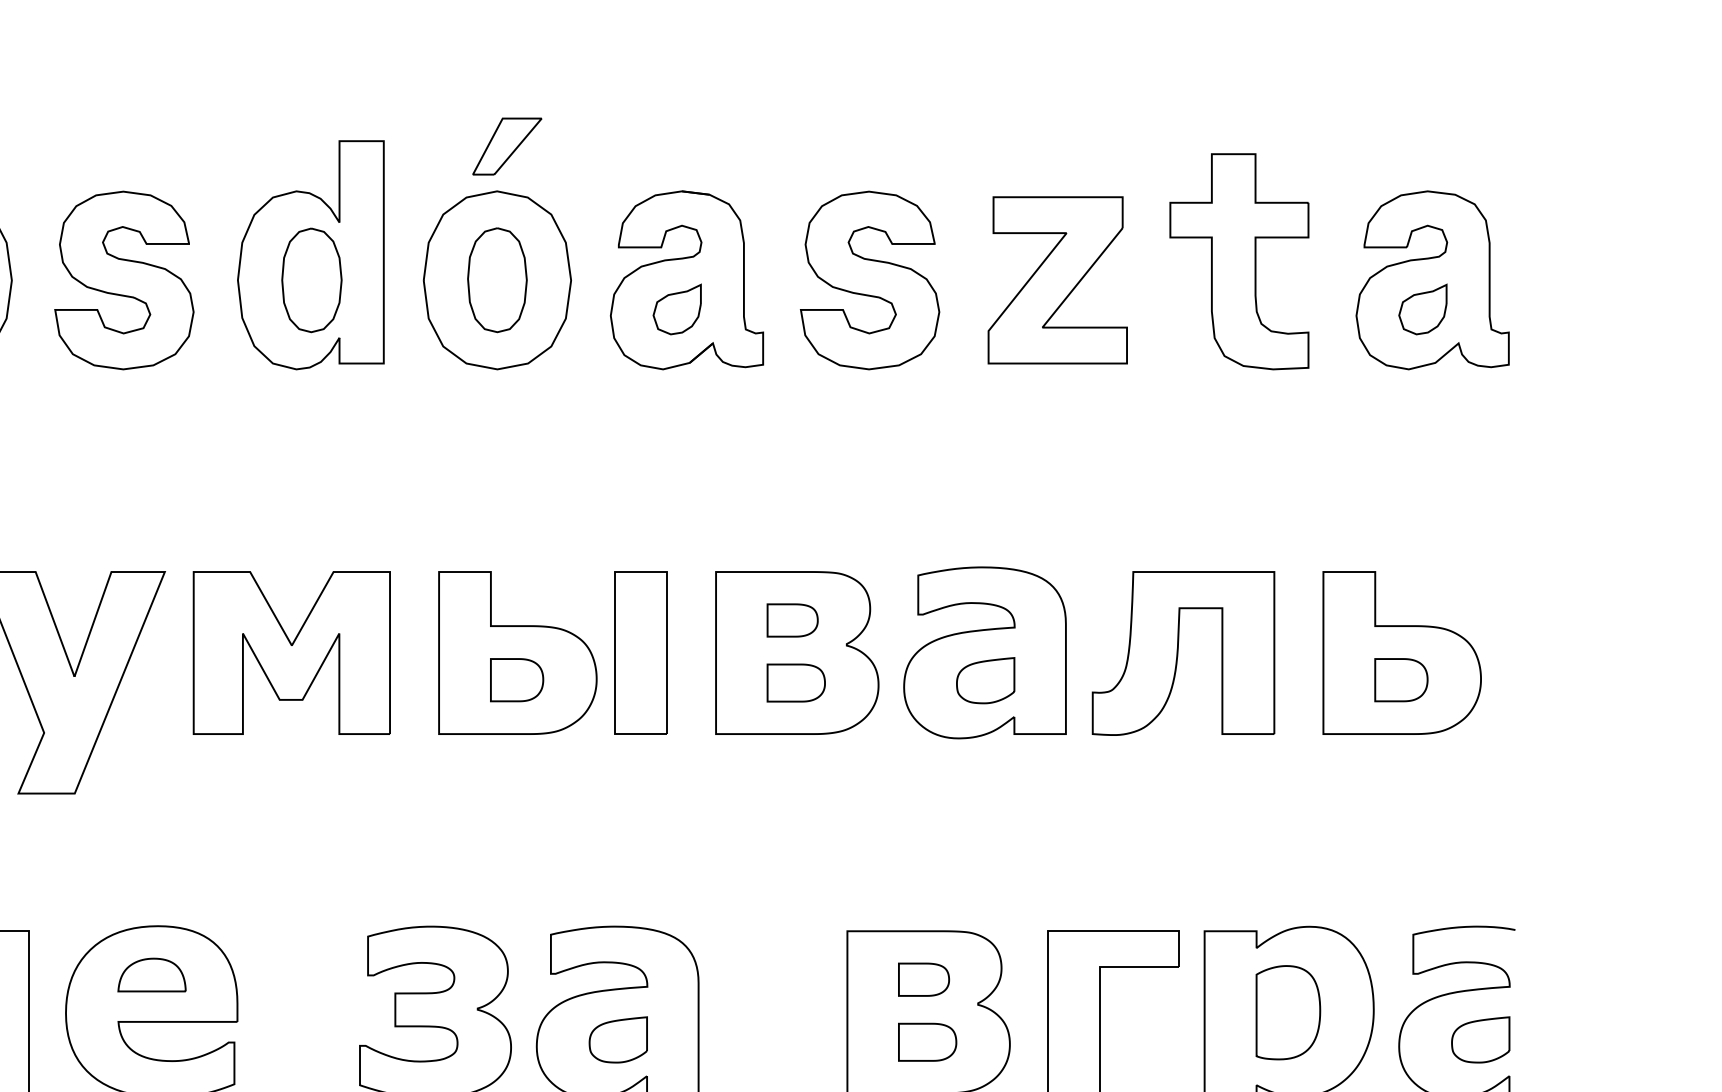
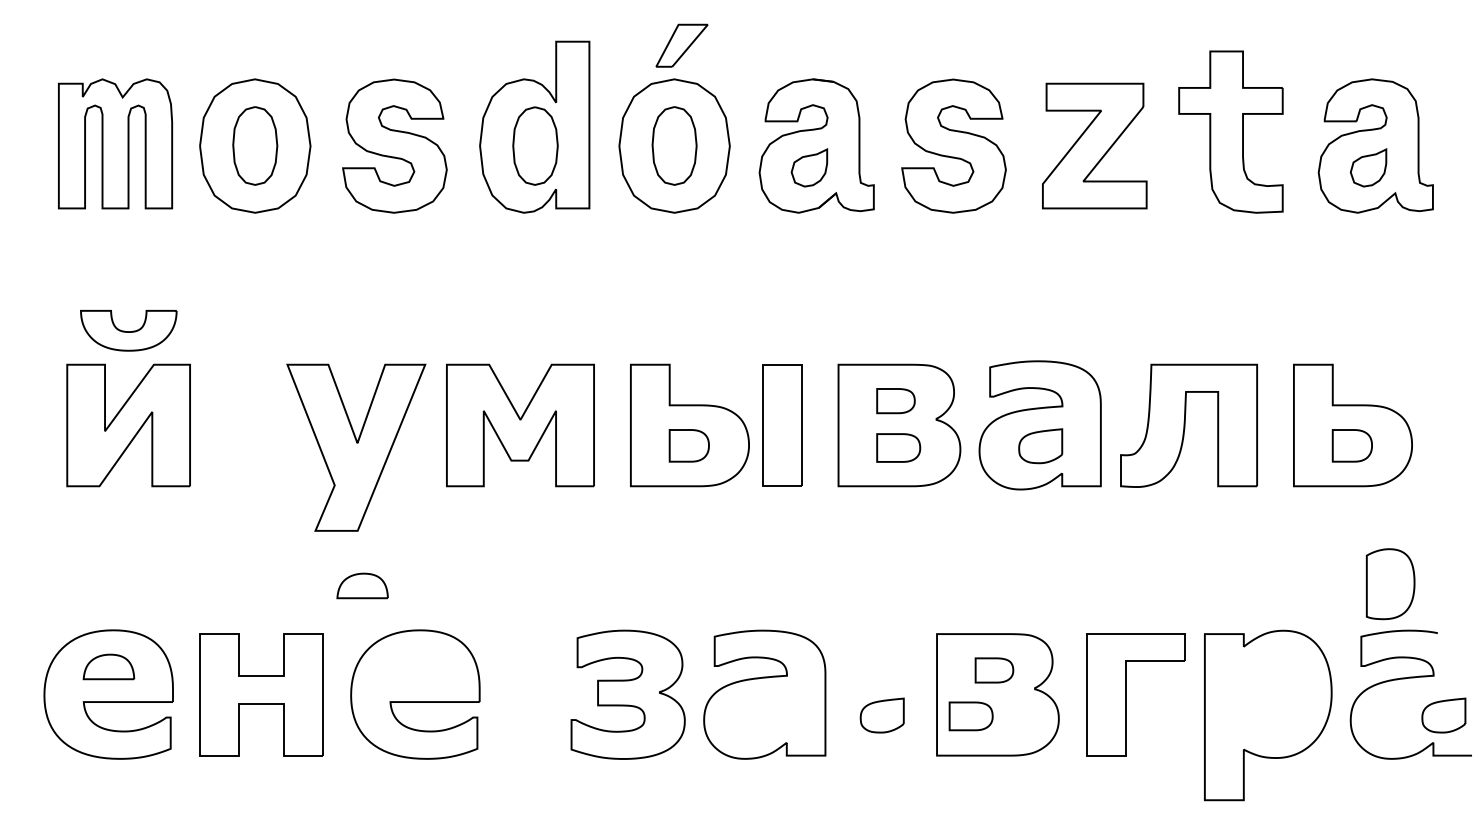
part: (151, 974) -> (362, 585), moved
part: (1288, 1013) -> (1390, 584), moved
part: (617, 1039) -> (881, 715), moved
part: (1480, 1039) -> (1443, 715), moved
part: (926, 1042) -> (970, 716), moved

